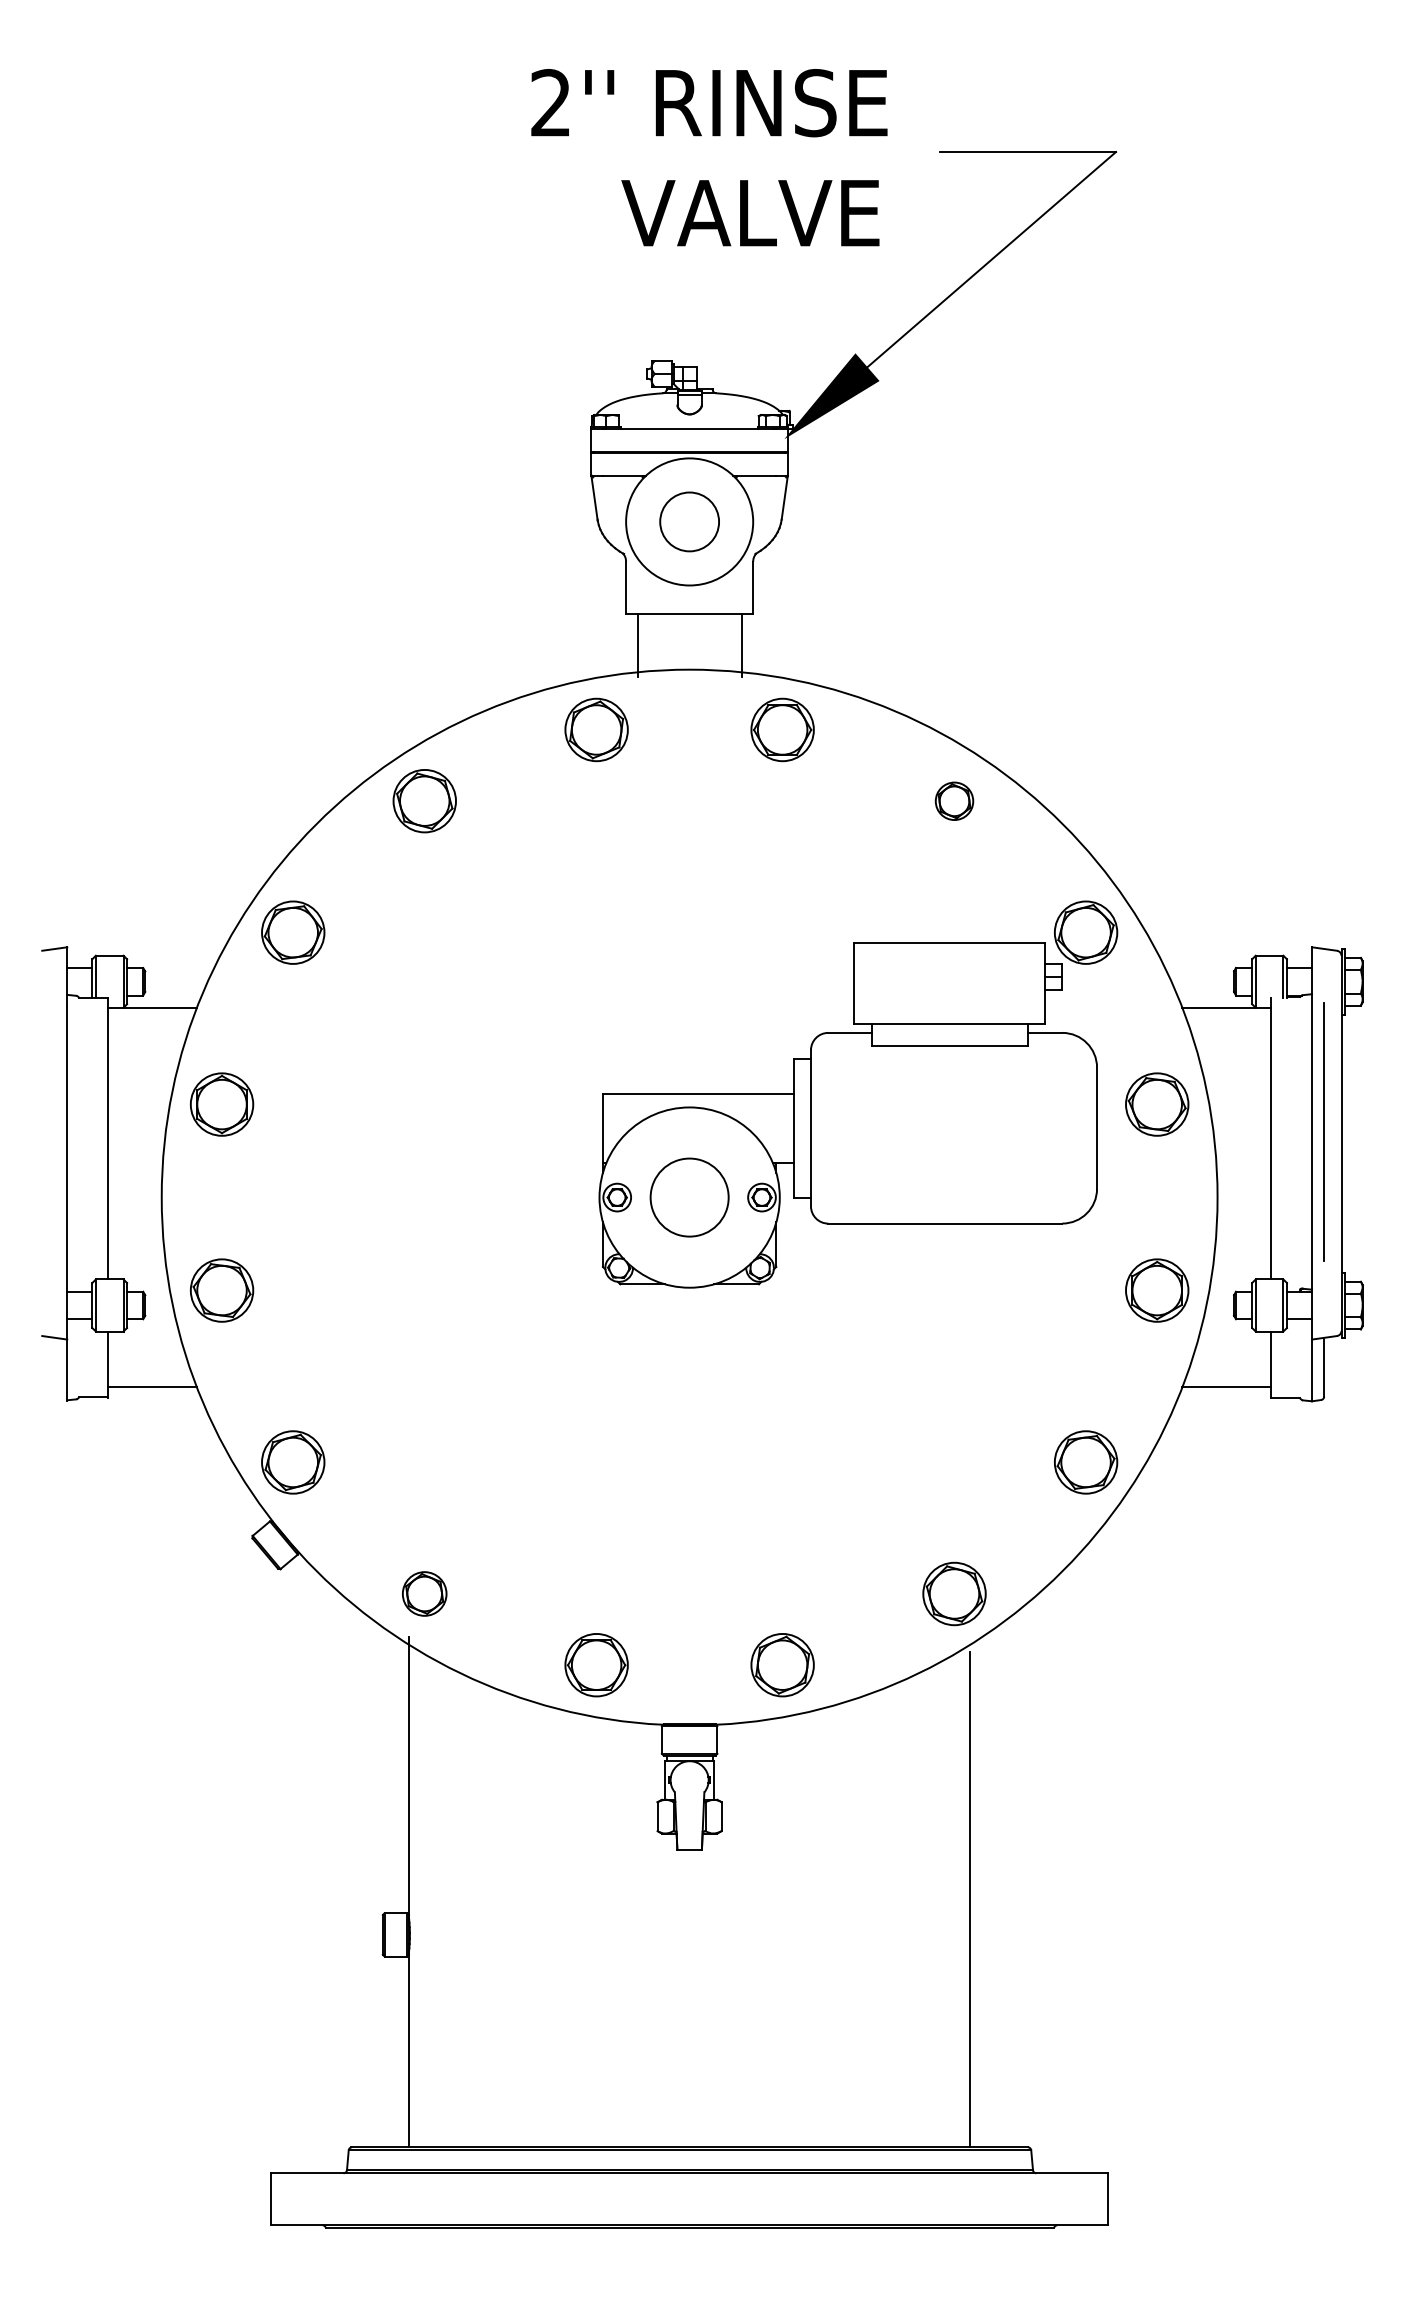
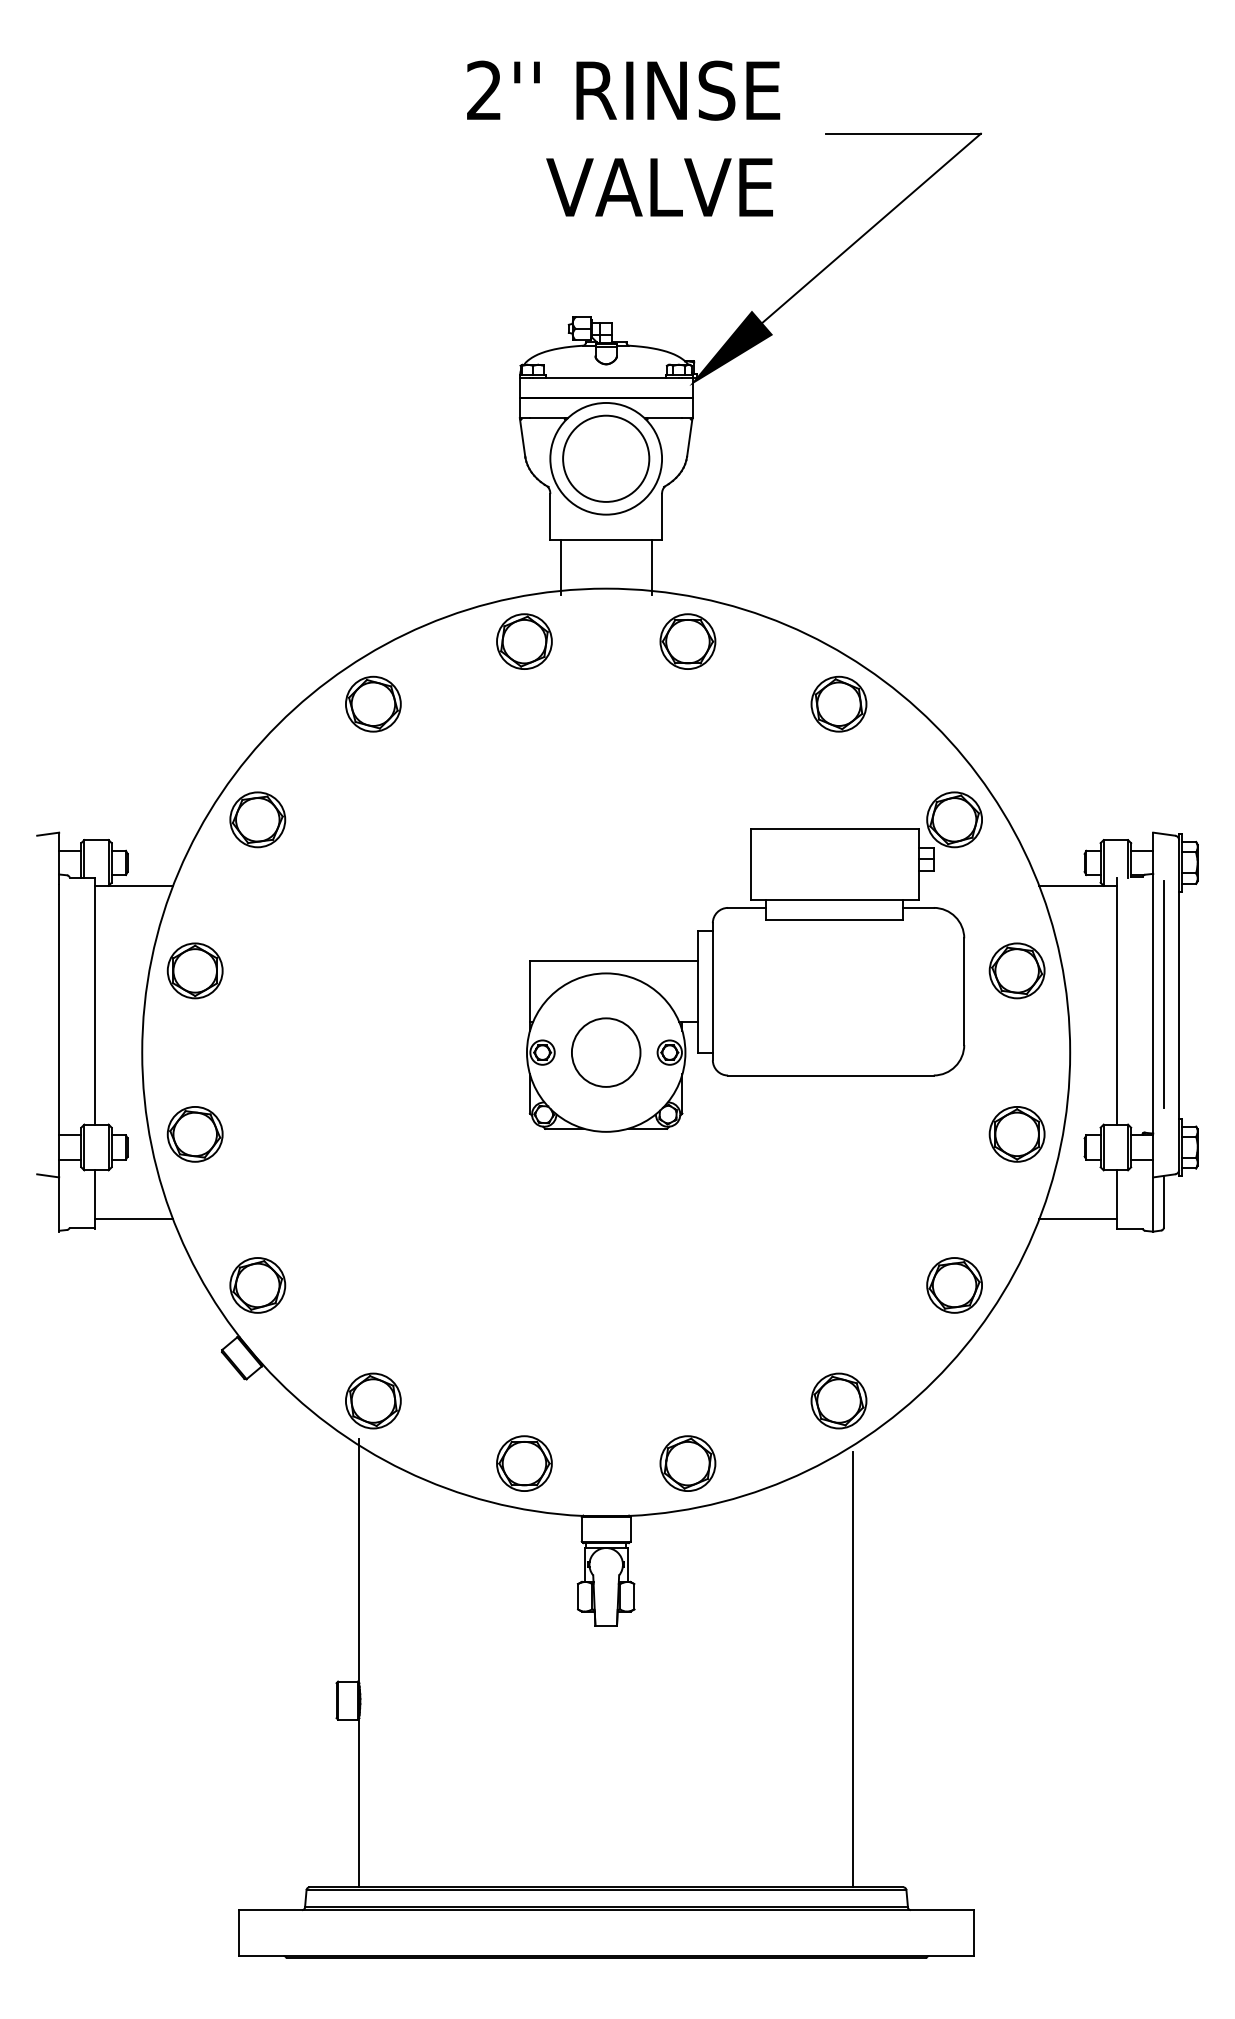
circle: (689, 521) -> (606, 458), size x1.67
part: (954, 801) -> (838, 704), size x1.67
part: (424, 1593) -> (373, 1400), size x1.43

